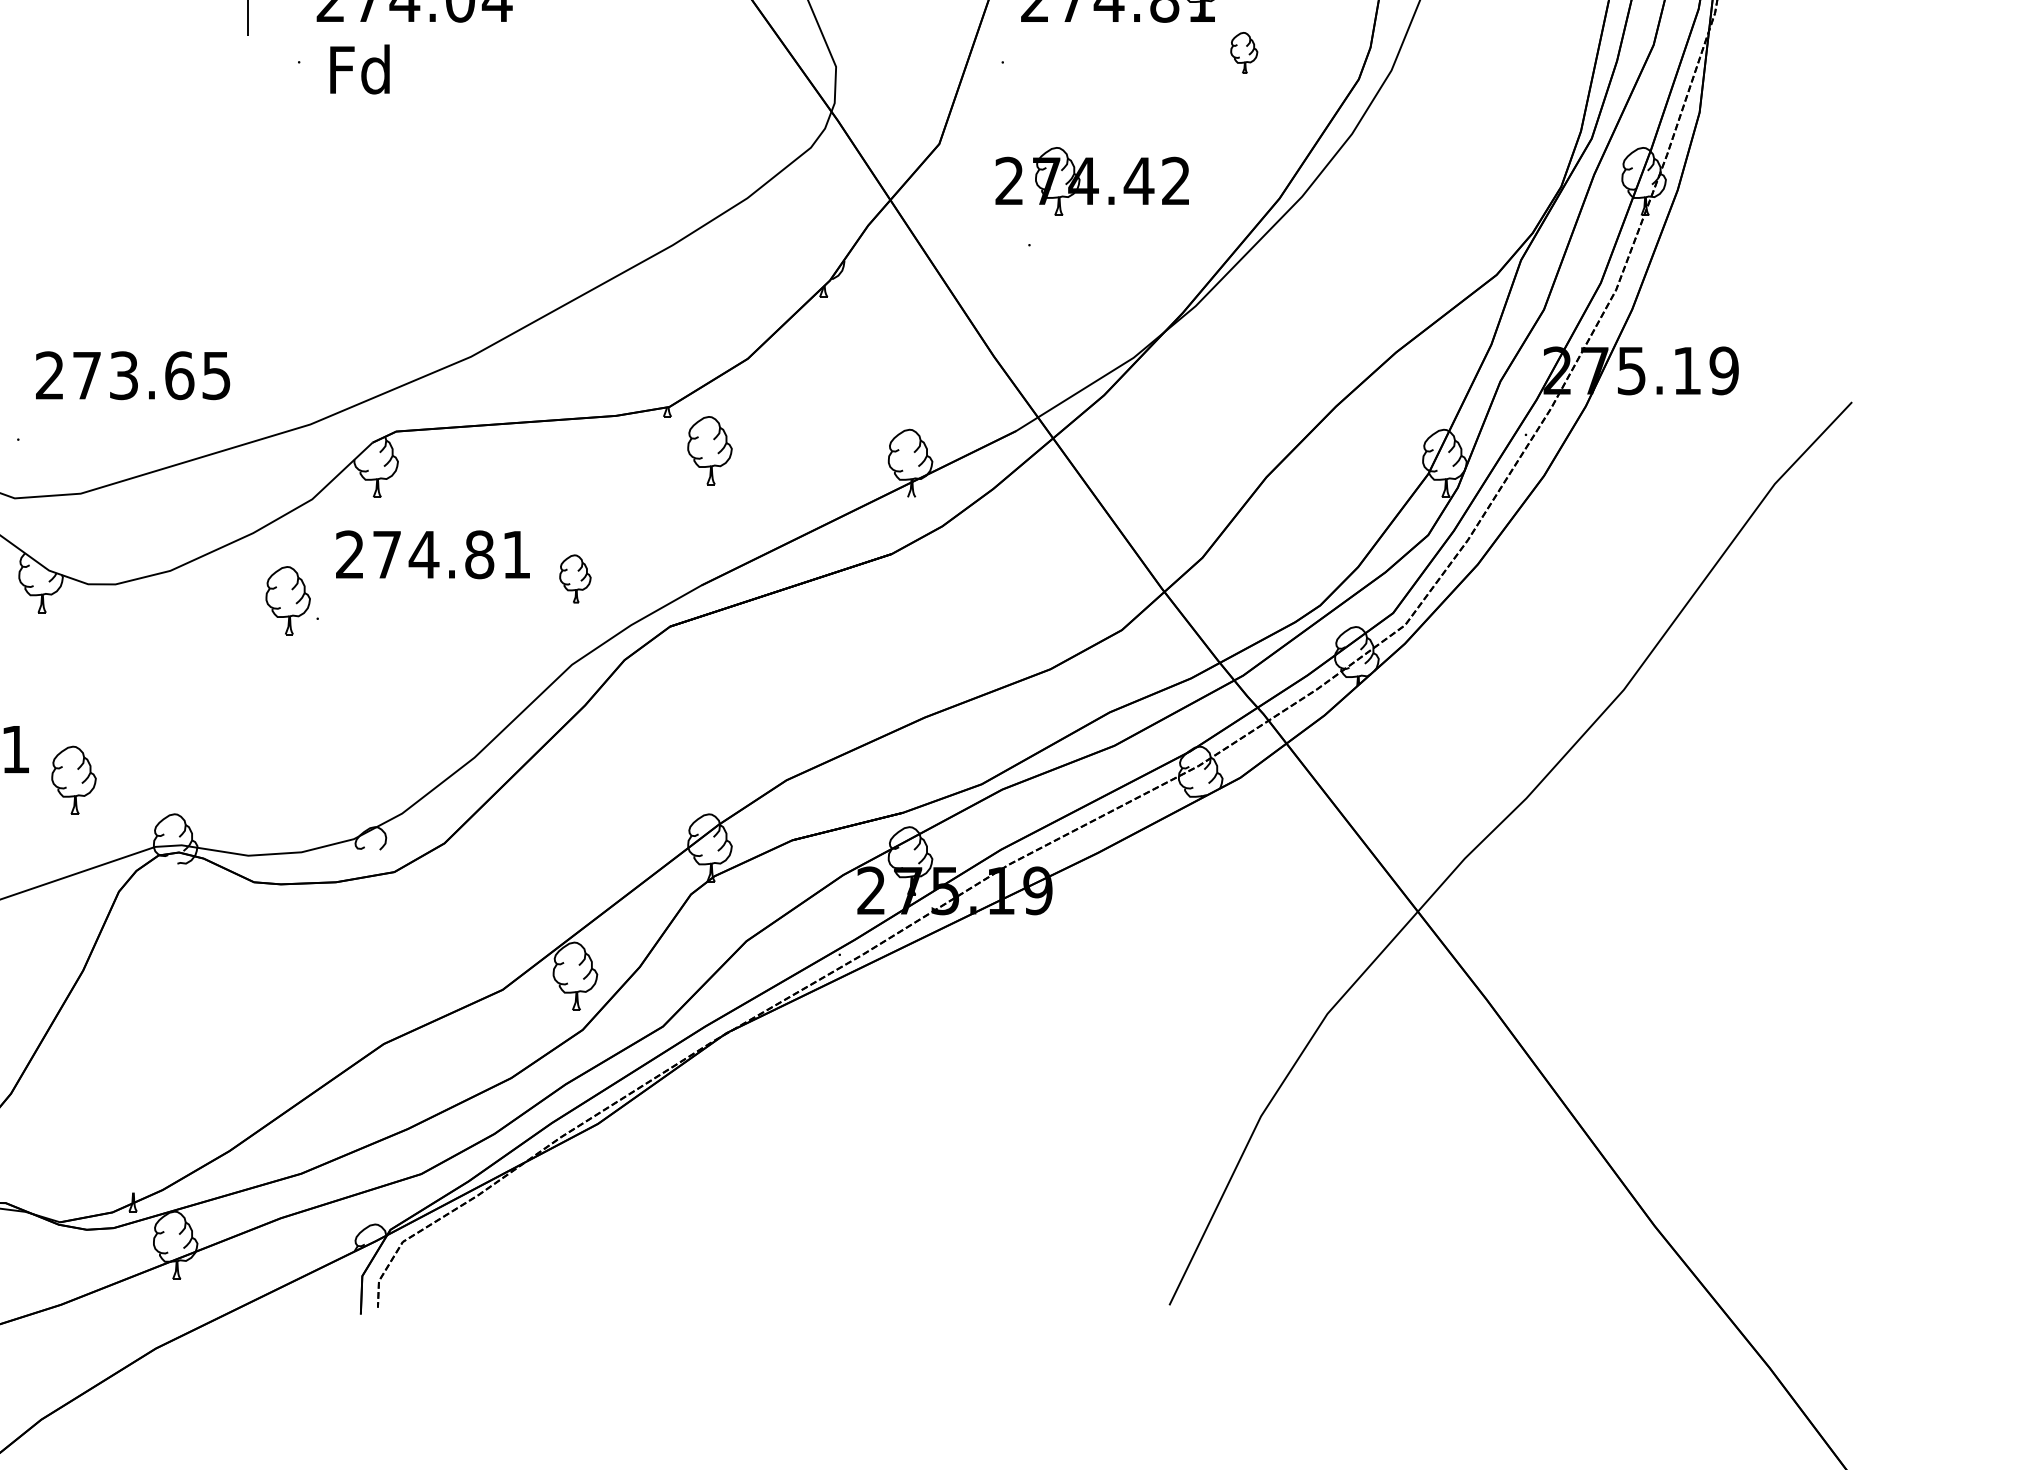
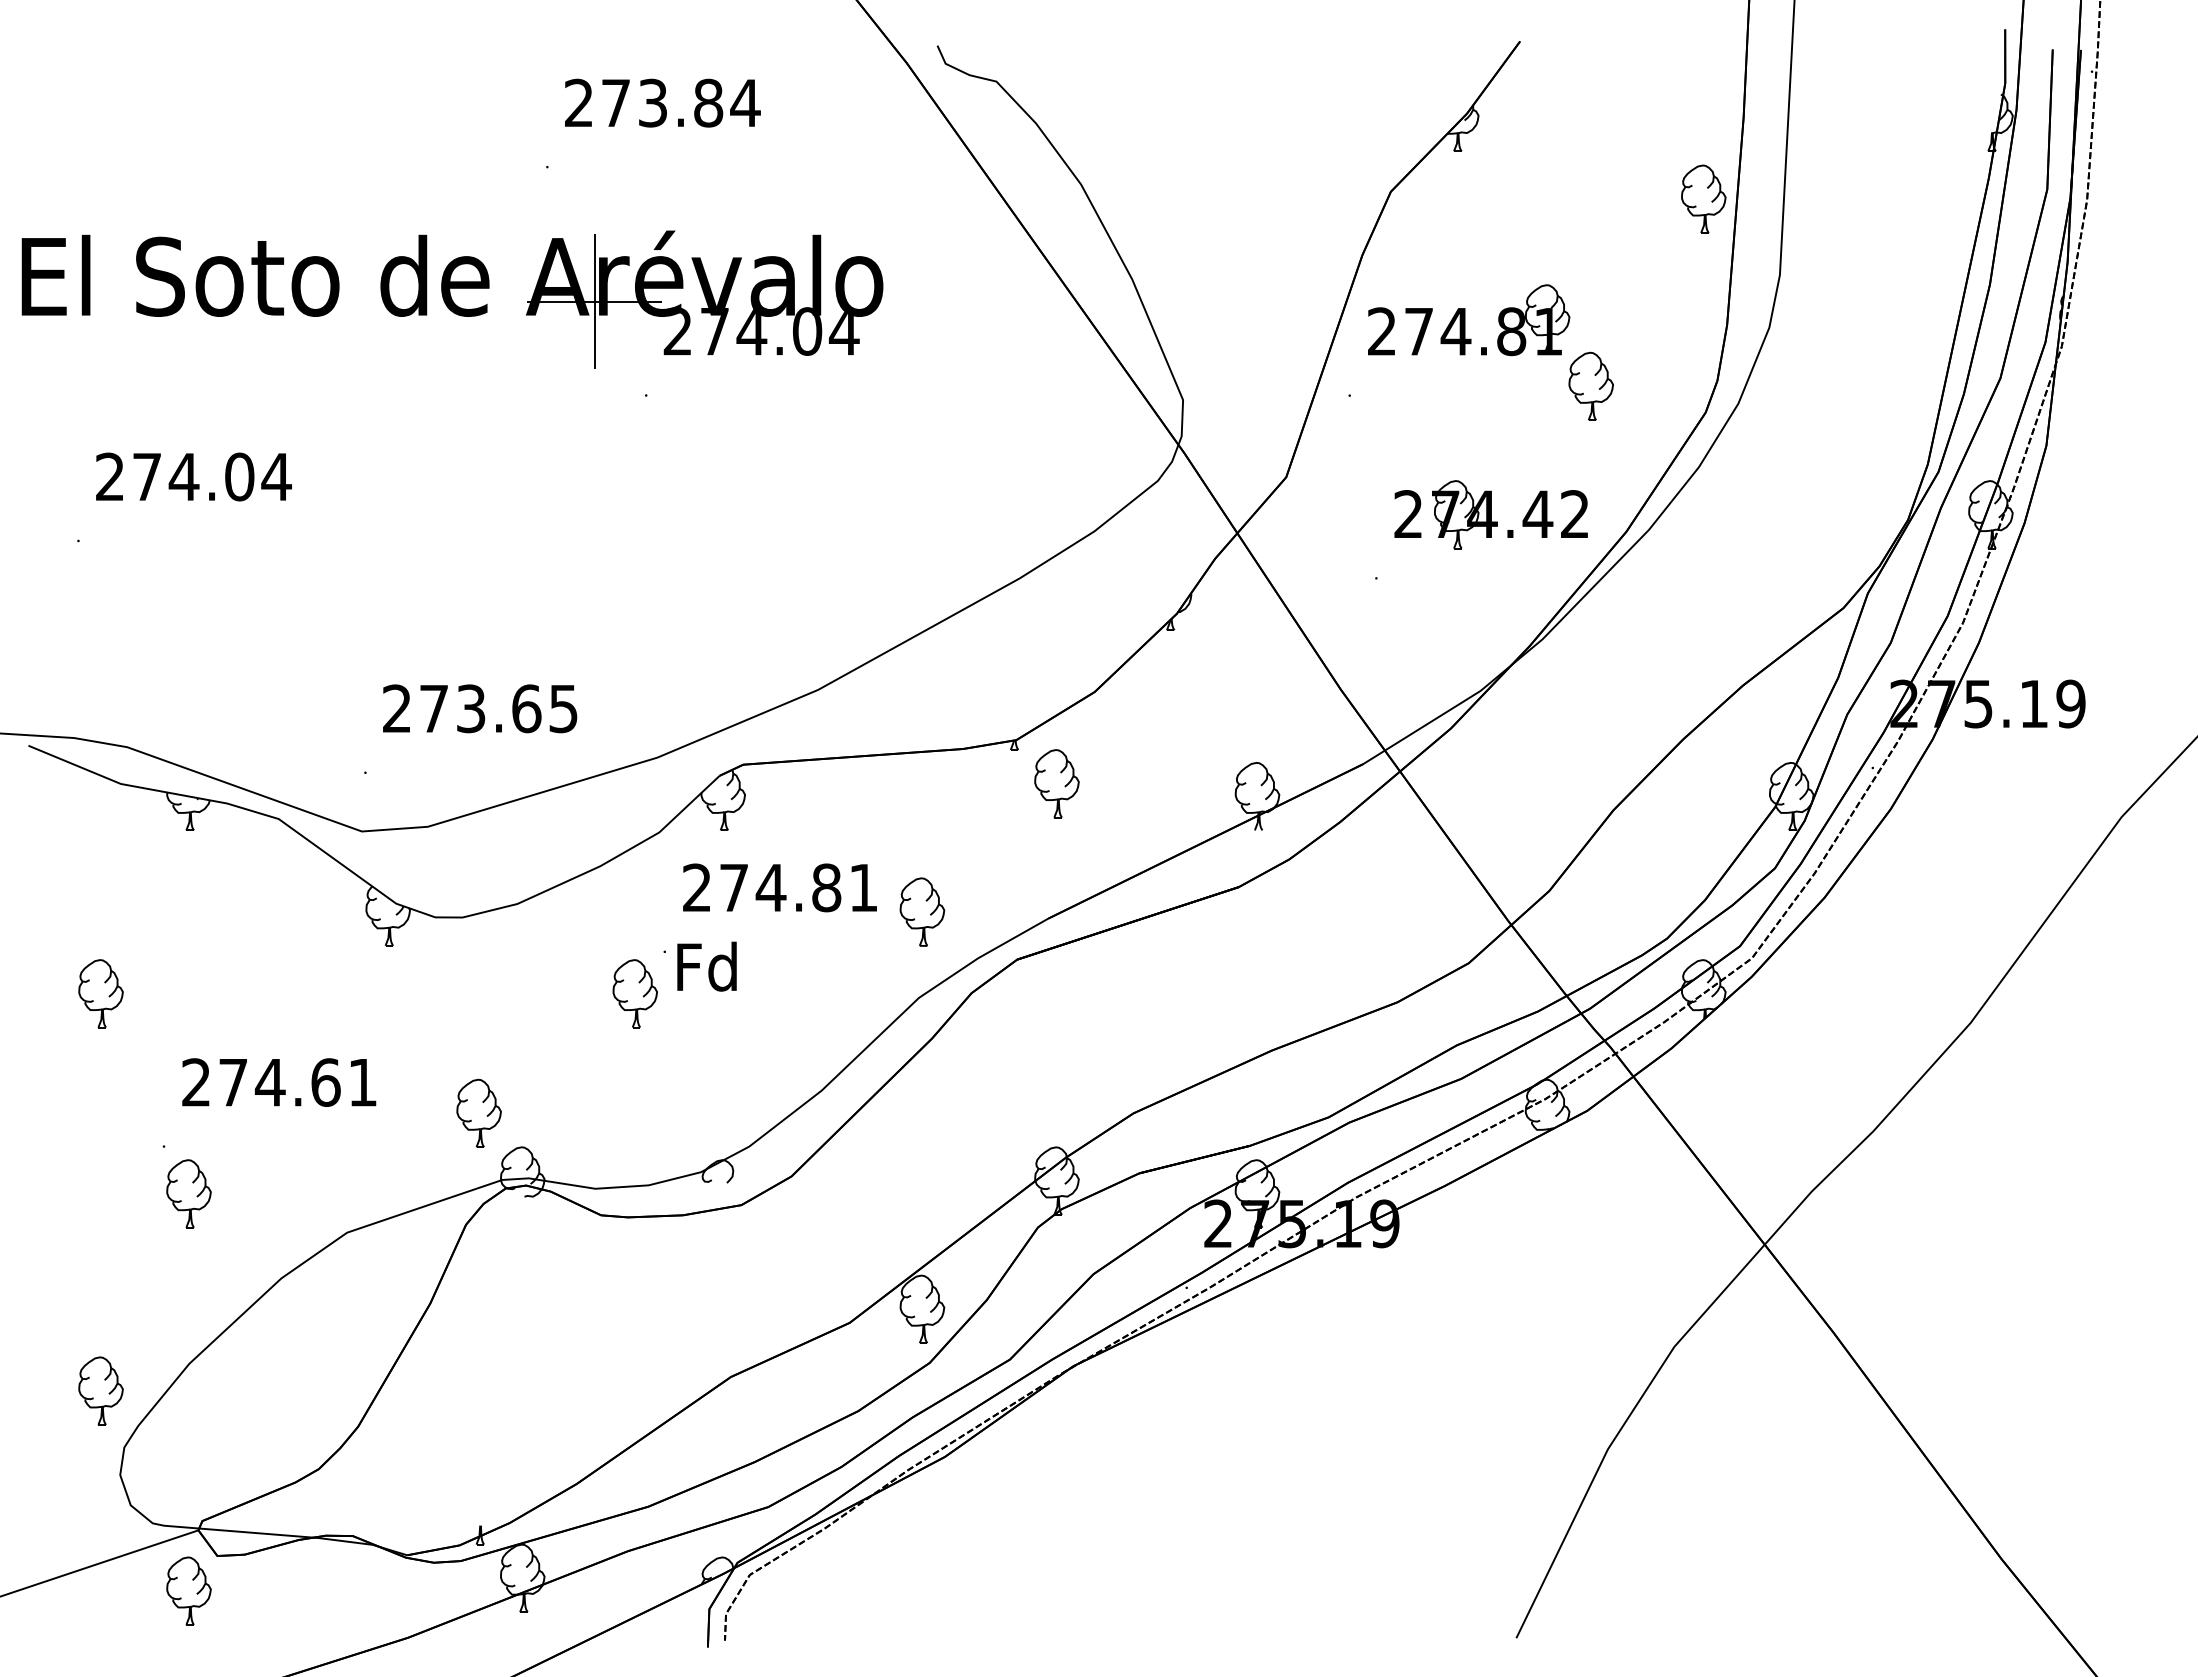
part: (1243, 52) -> (1590, 385), size x1.67
text: (359, 69) -> (706, 966), moved
part: (1091, 181) -> (1490, 514), moved
part: (575, 578) -> (922, 911), size x1.43
part: (287, 600) -> (634, 993), moved
part: (73, 779) -> (478, 1112), moved

